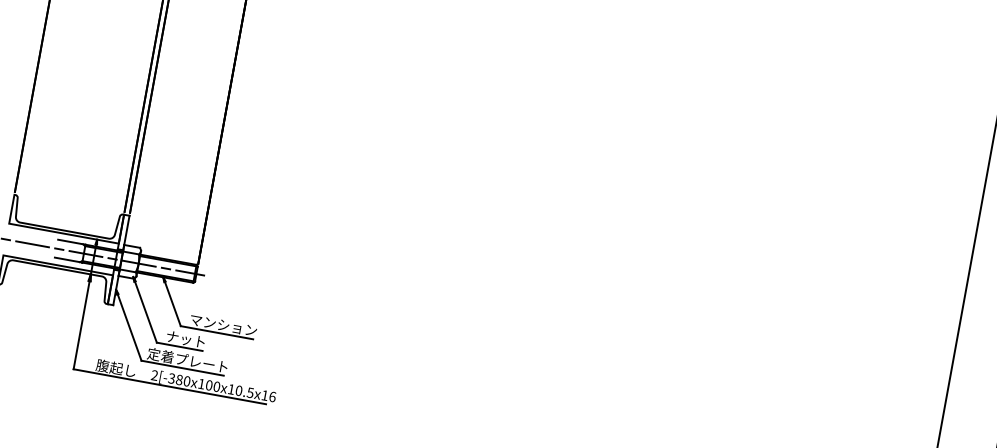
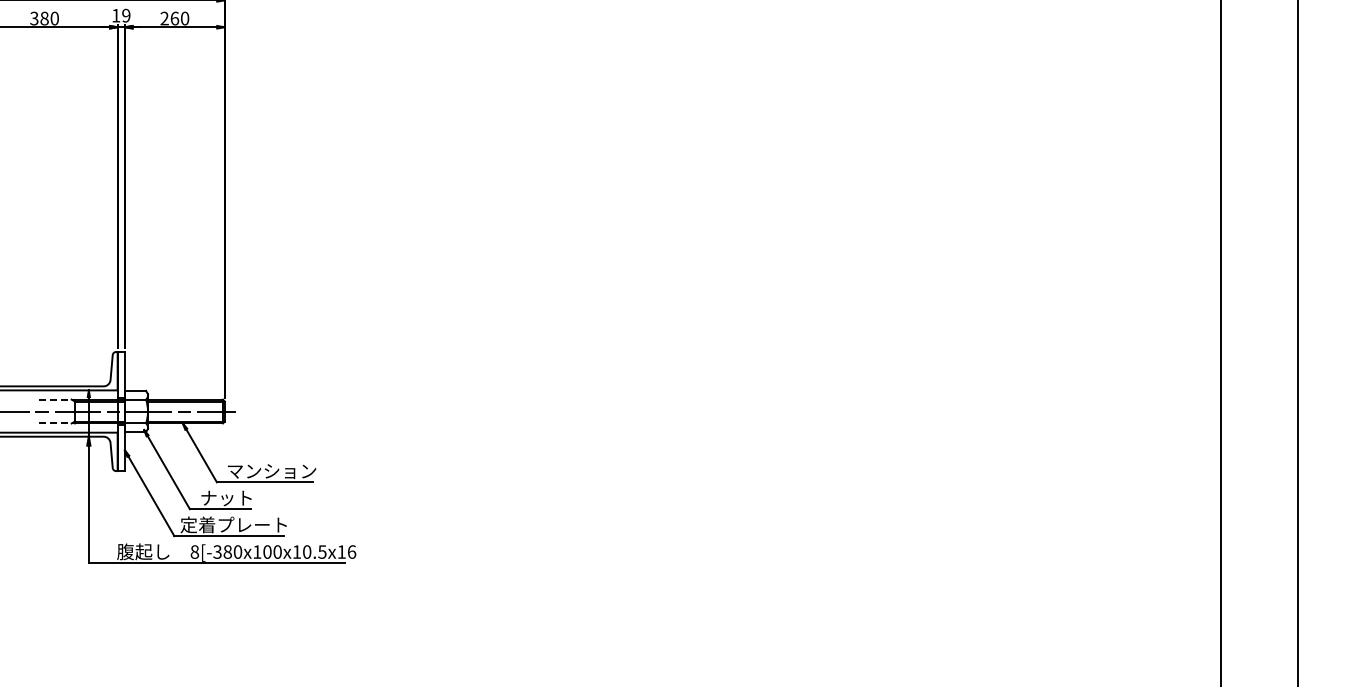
line: (72, 242) -> (57, 399), solid -> dashed
line: (69, 260) -> (57, 423), solid -> dashed
text: (154, 375) -> (194, 551), 2[-380x100x10.5x16 -> 8[-380x100x10.5x16

